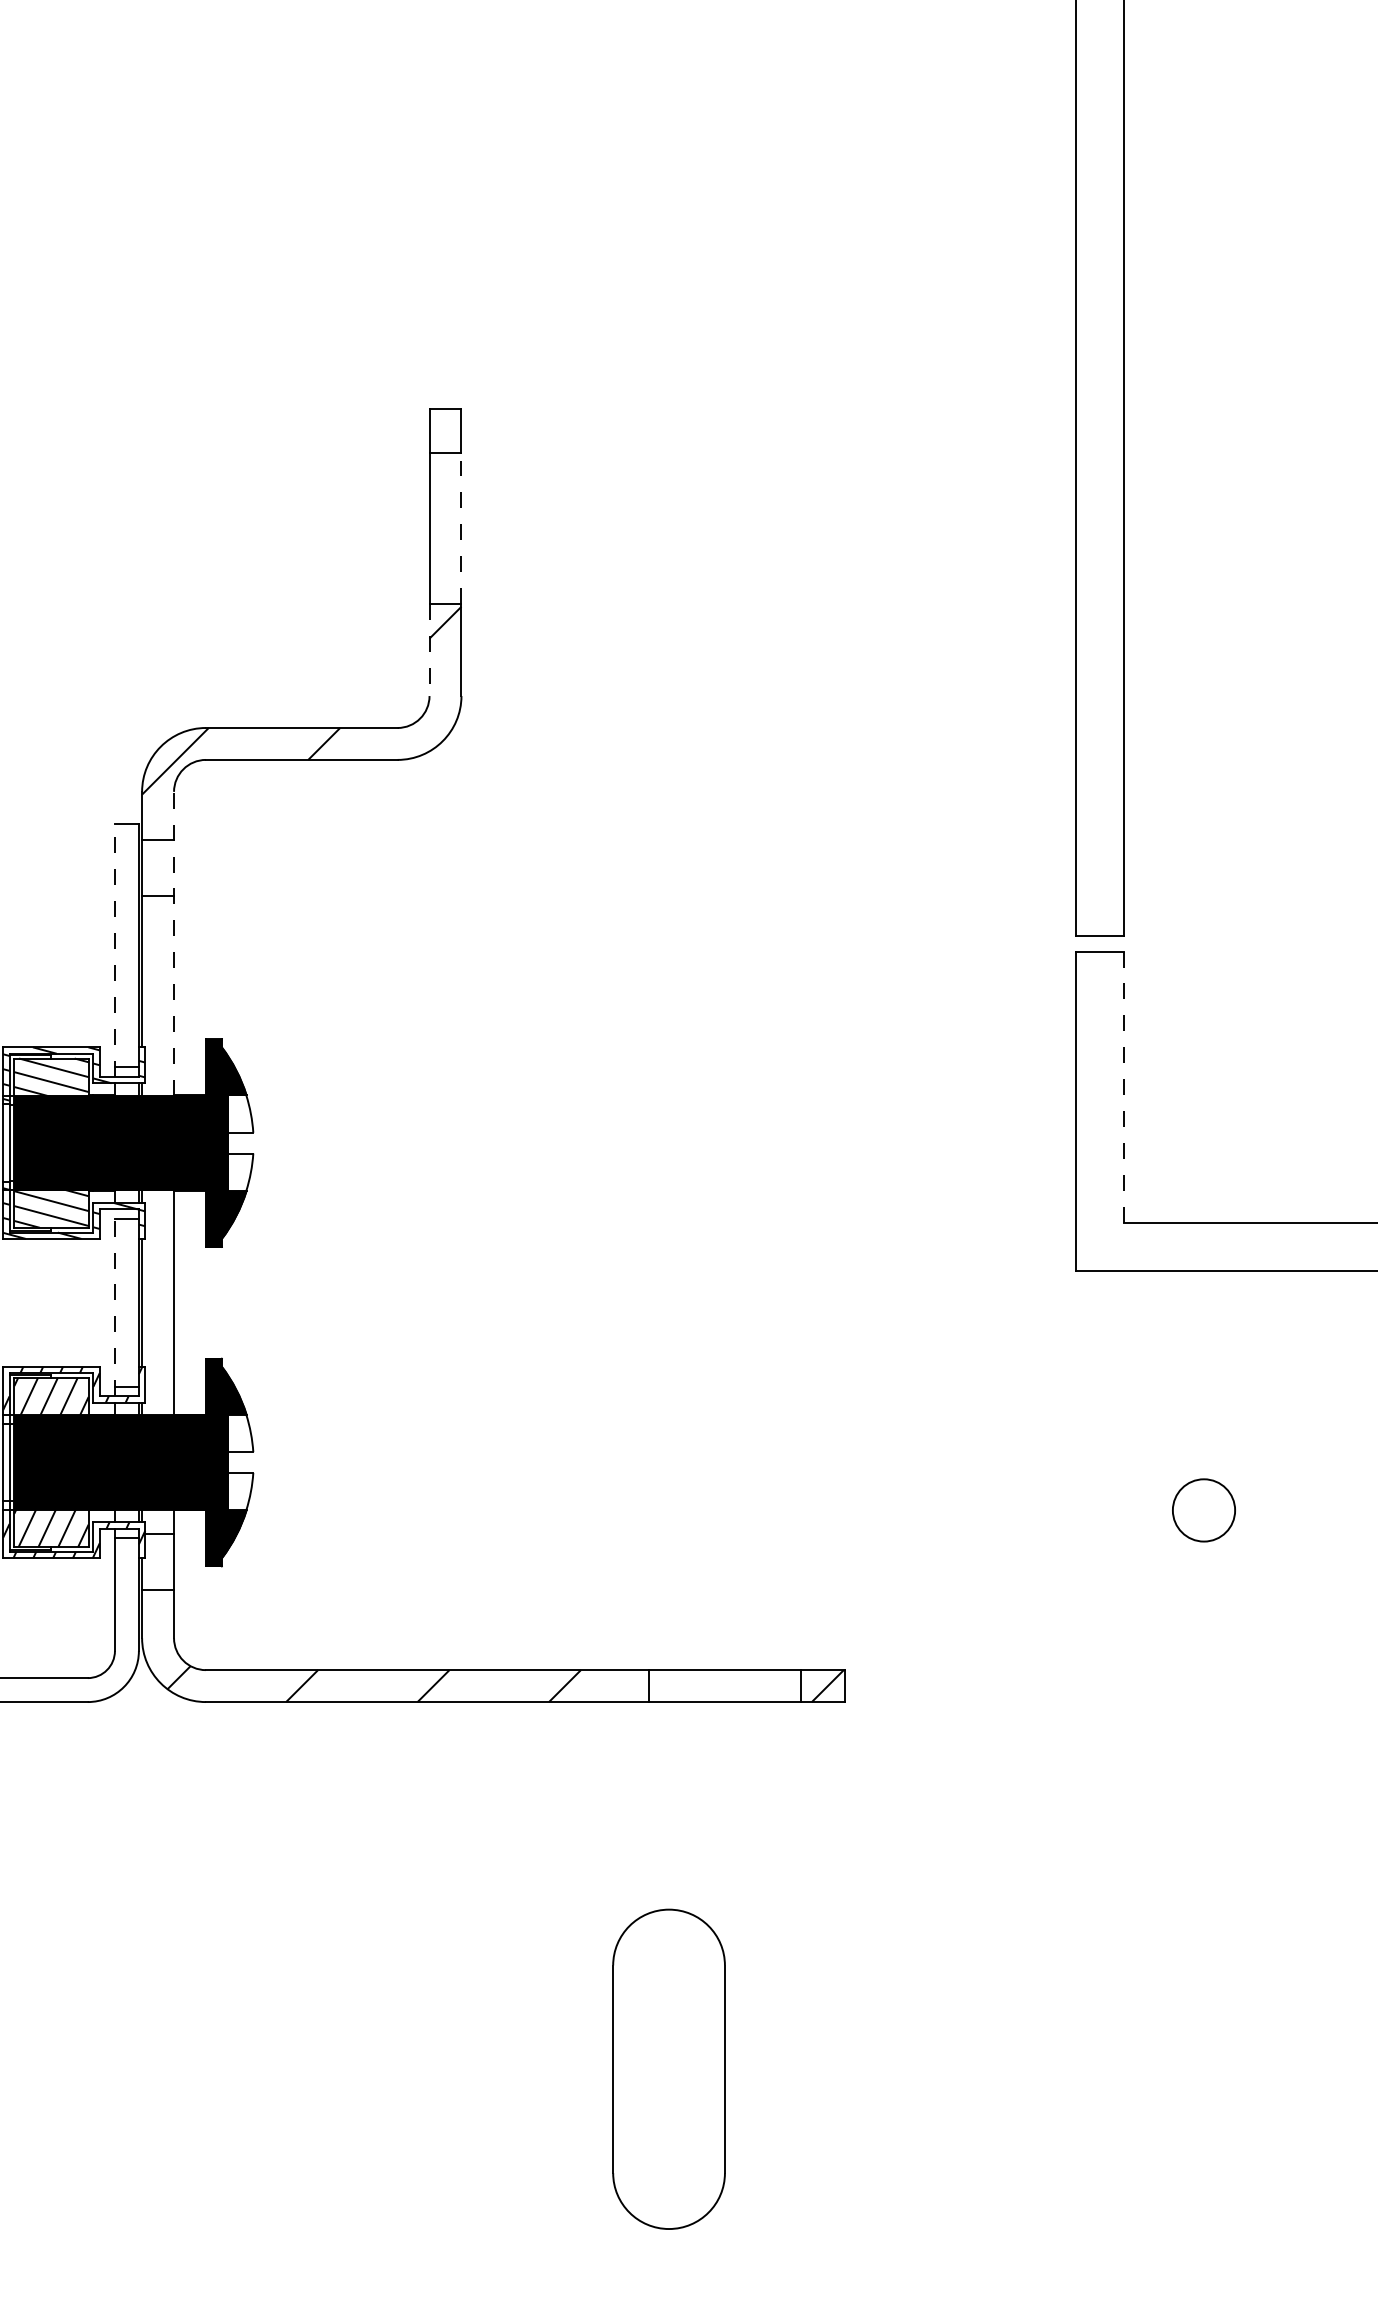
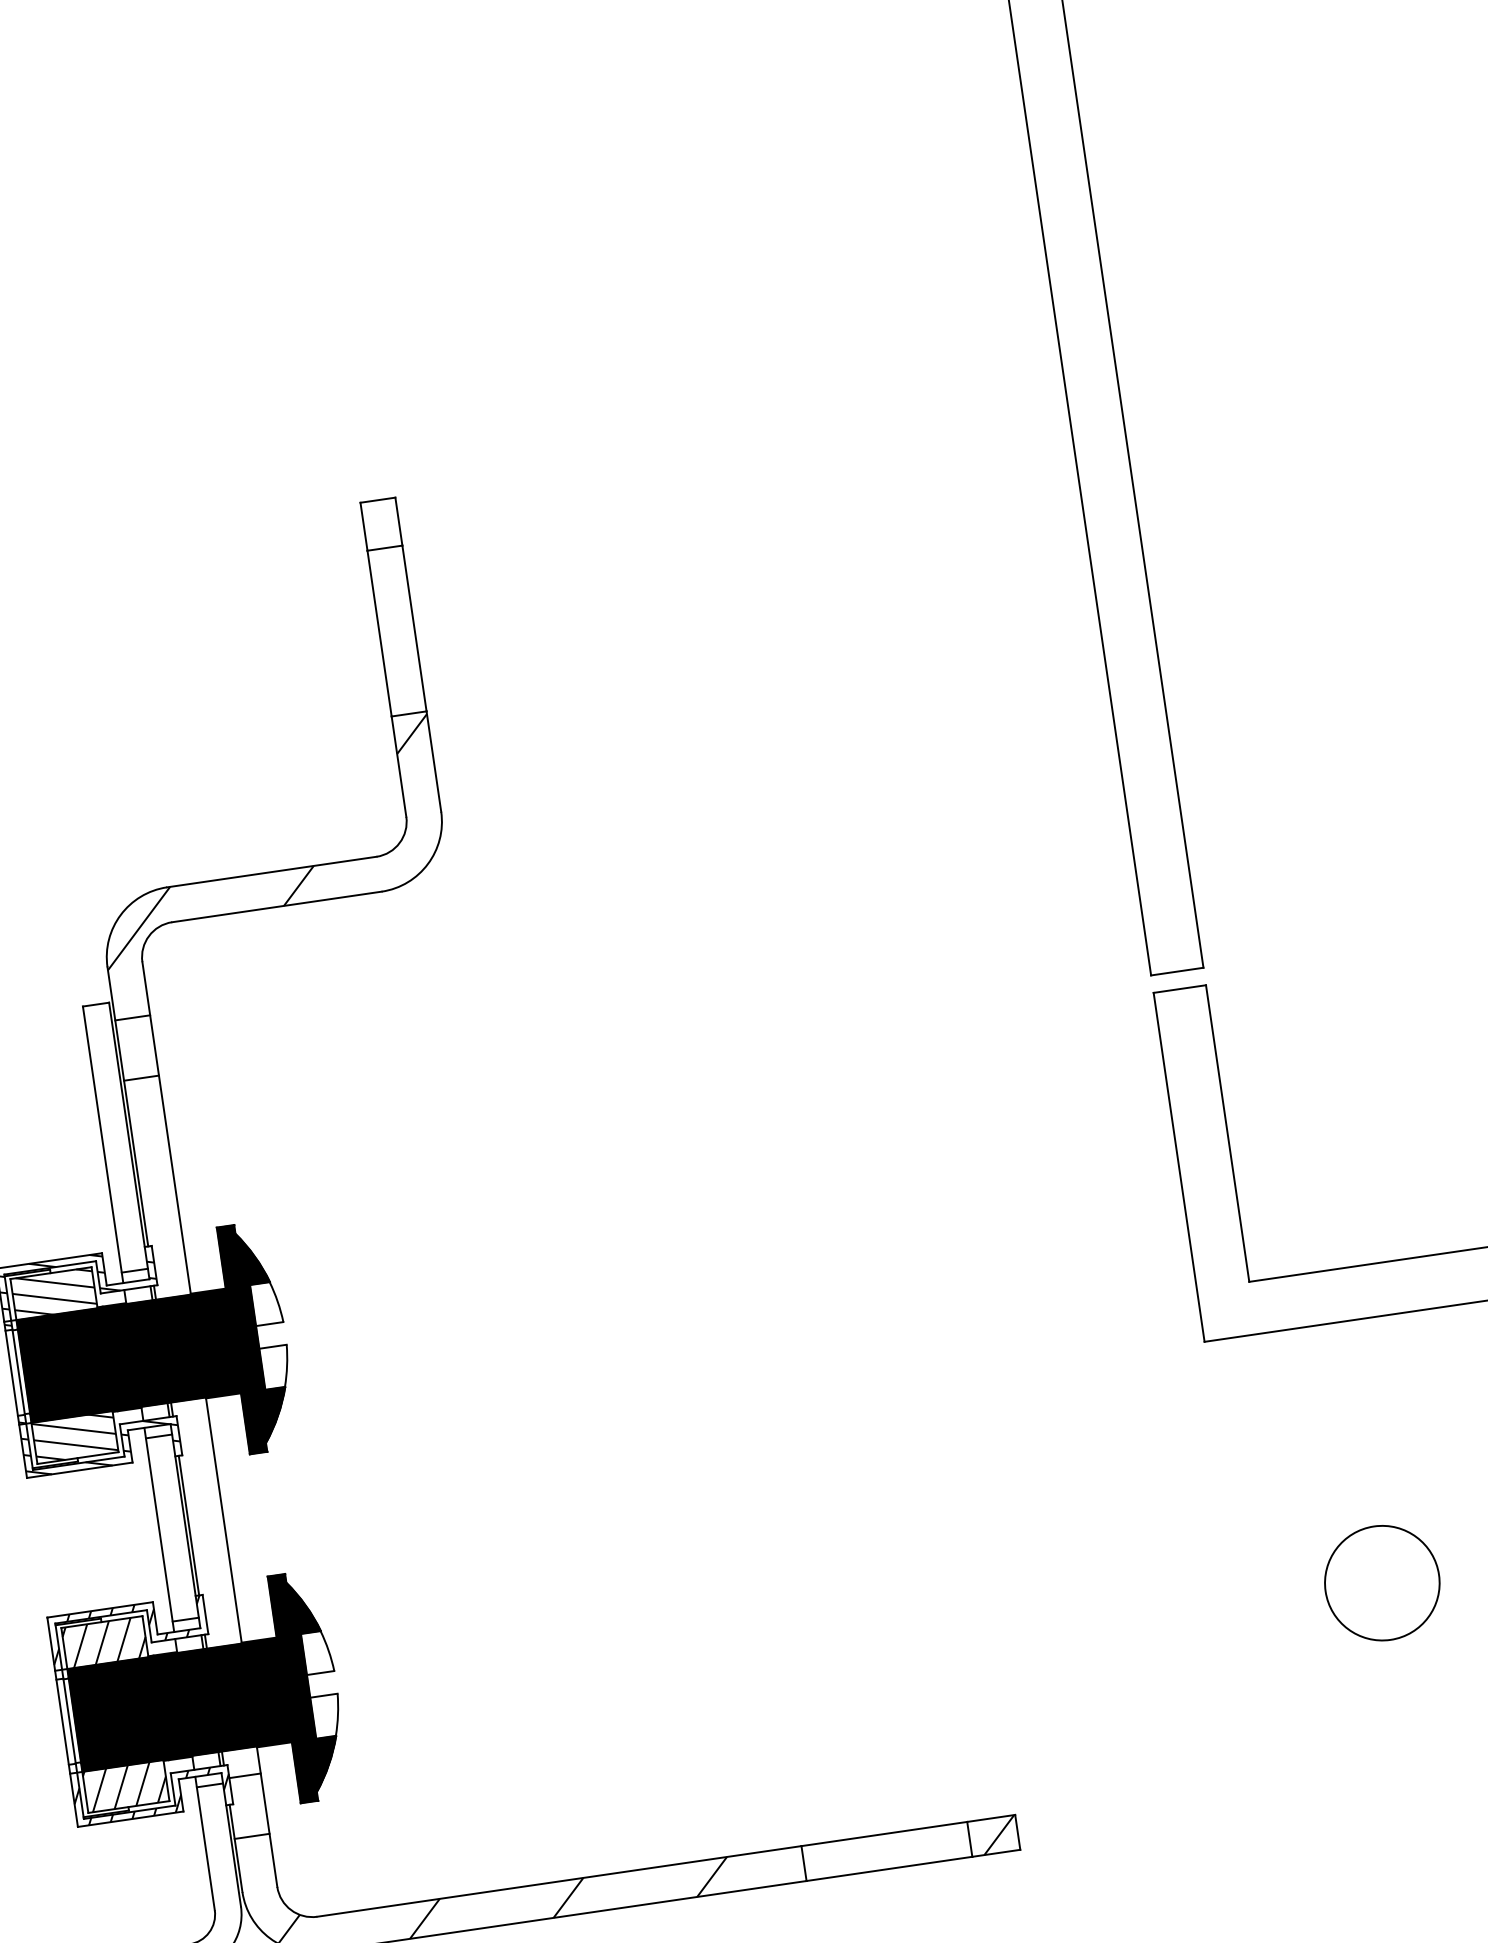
line: (461, 528) -> (414, 628), dashed -> solid
line: (429, 650) -> (399, 767), dashed -> solid
line: (174, 943) -> (167, 1127), dashed -> solid
line: (114, 950) -> (102, 1145), dashed -> solid
line: (1124, 1087) -> (1228, 1133), dashed -> solid
line: (114, 1302) -> (158, 1529), dashed -> solid
circle: (1203, 1510) -> (1381, 1583), size x1.67

